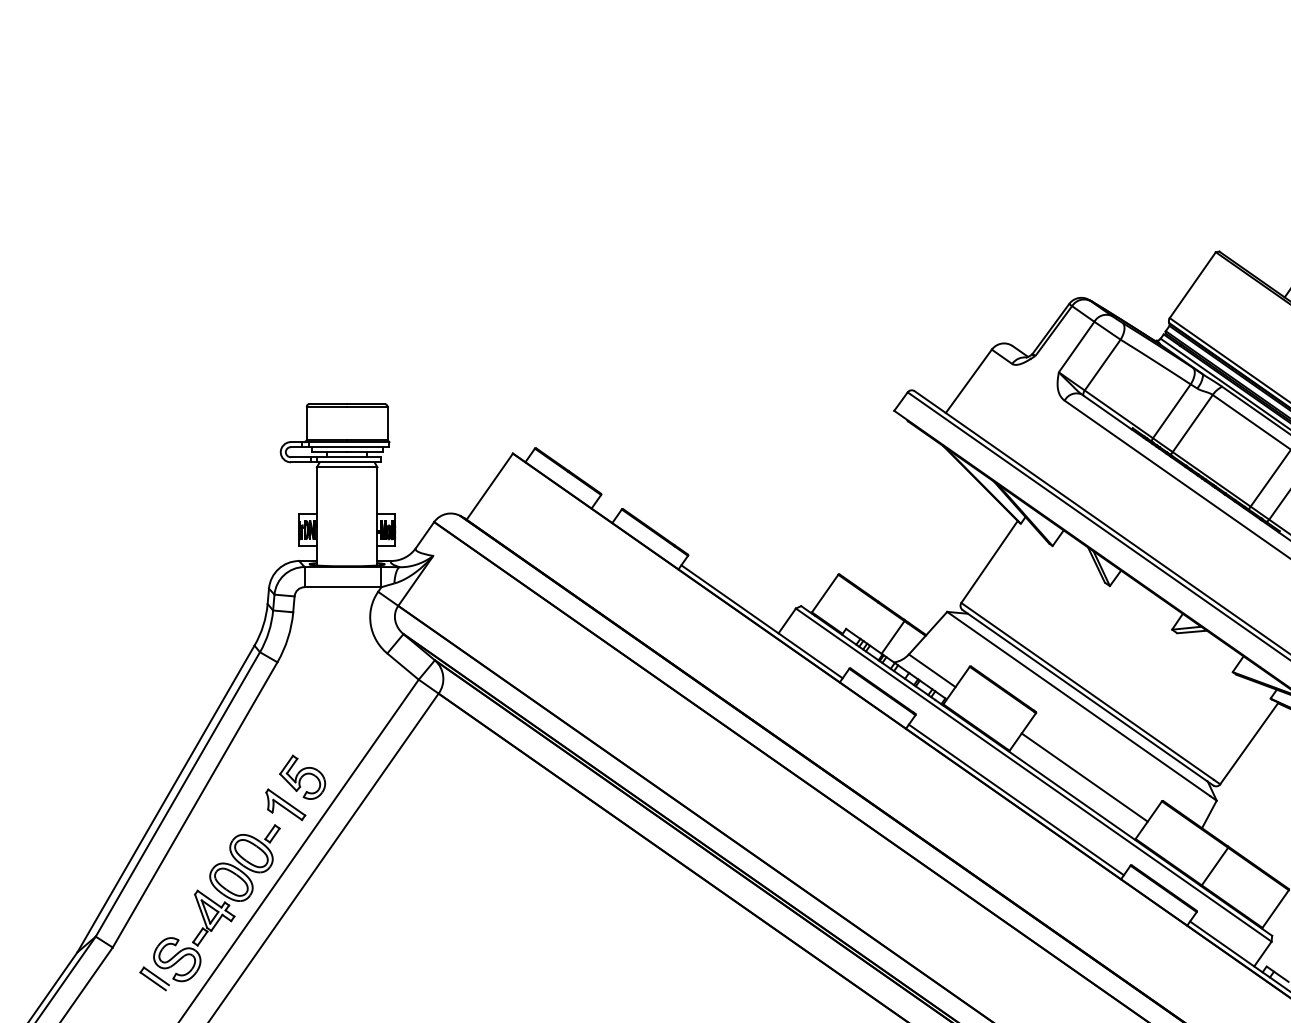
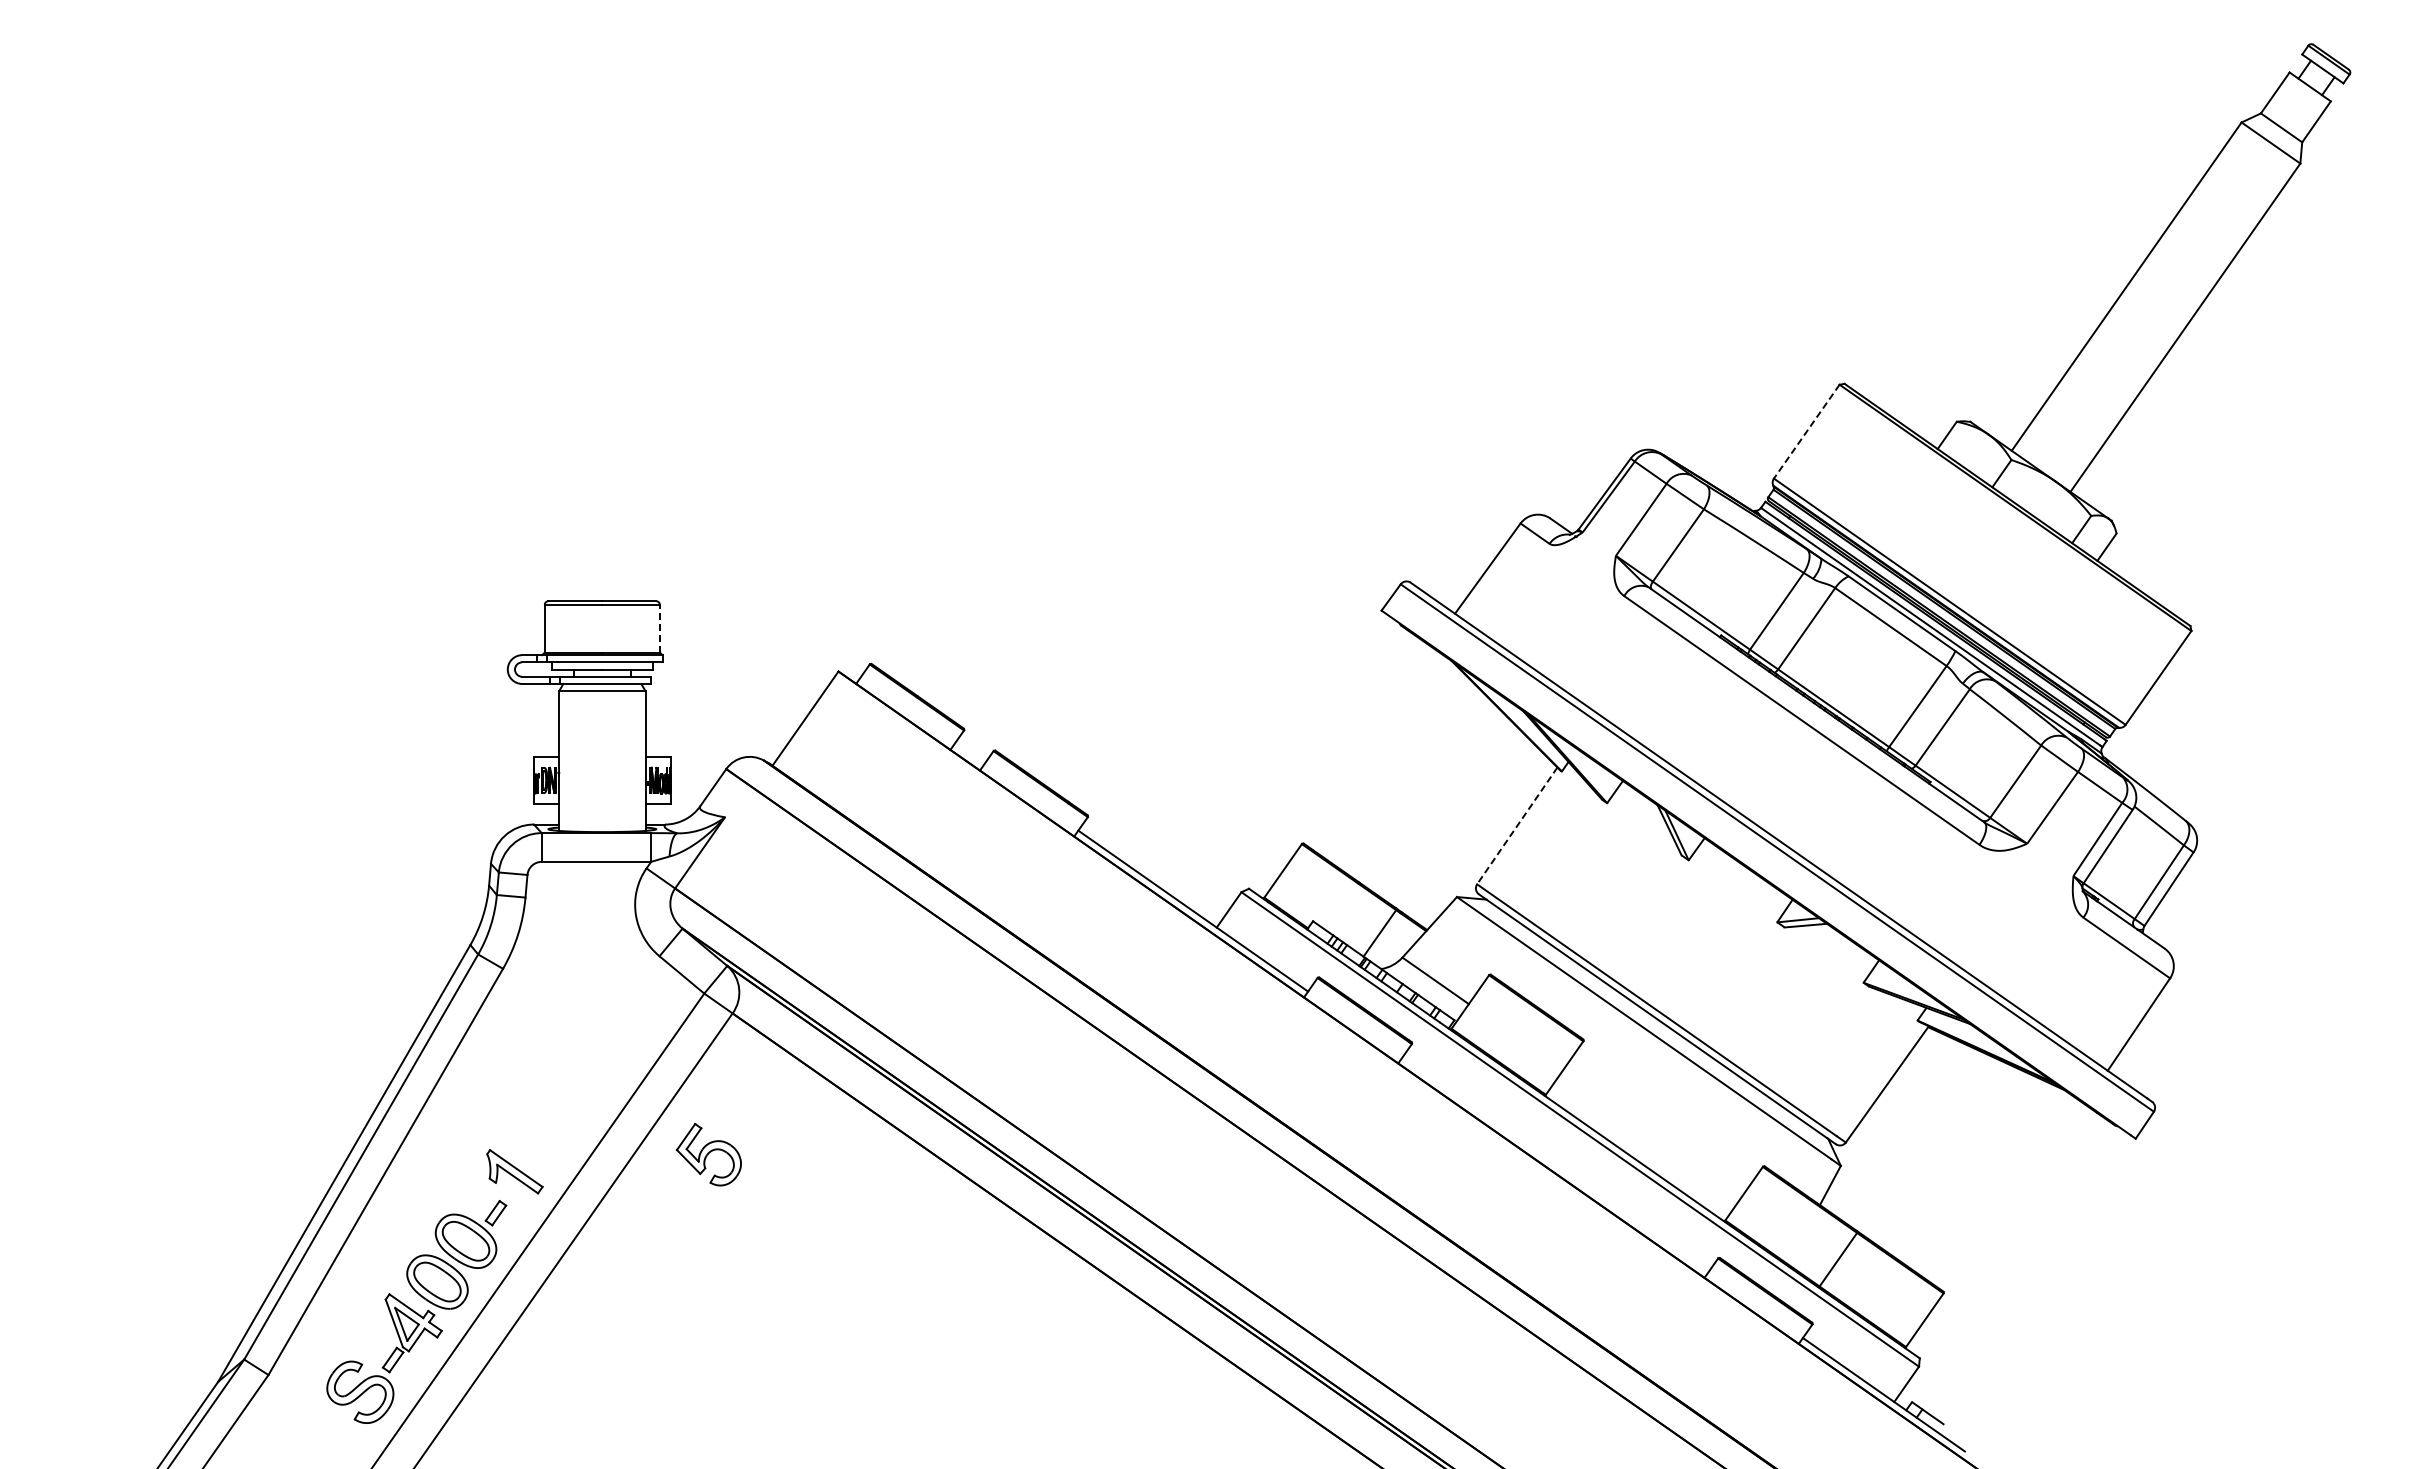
line: (1192, 285) -> (1806, 432), solid -> dashed
line: (387, 423) -> (659, 628), solid -> dashed
line: (989, 561) -> (1517, 825), solid -> dashed
part: (302, 777) -> (708, 1154), moved
line: (1084, 777) -> (1652, 1132), removed
line: (1016, 799) -> (1555, 1164), removed
part: (154, 978) -> (327, 1419), removed

